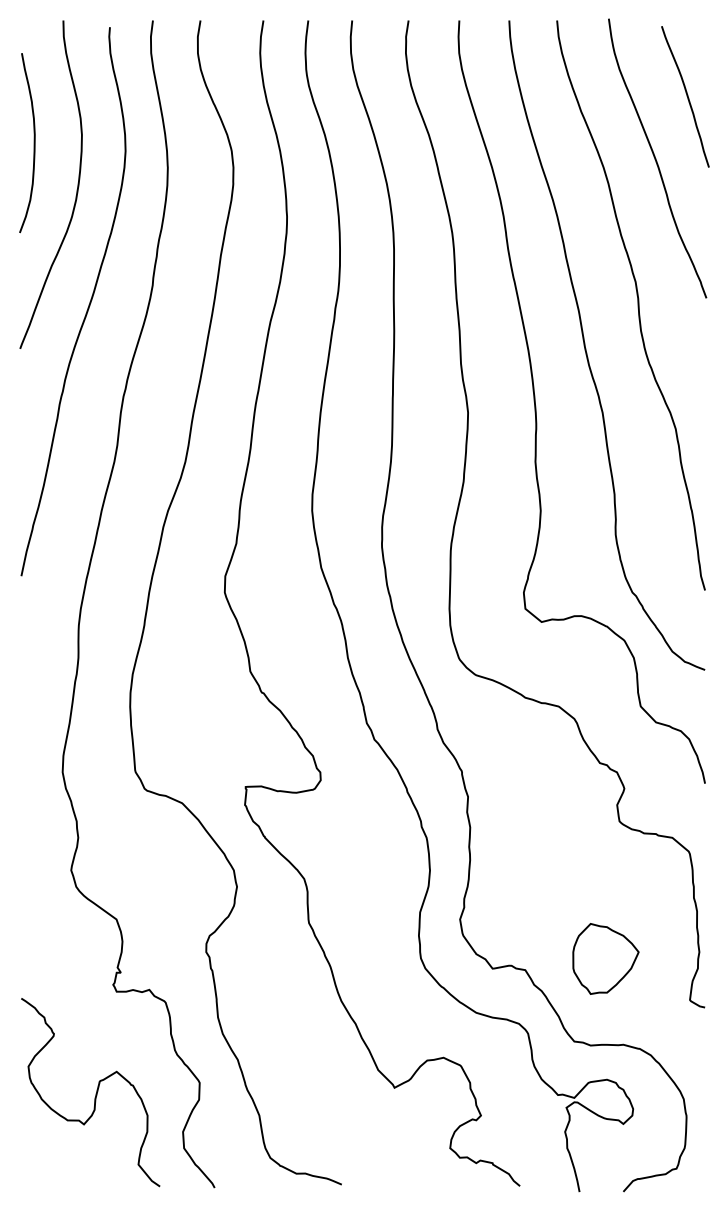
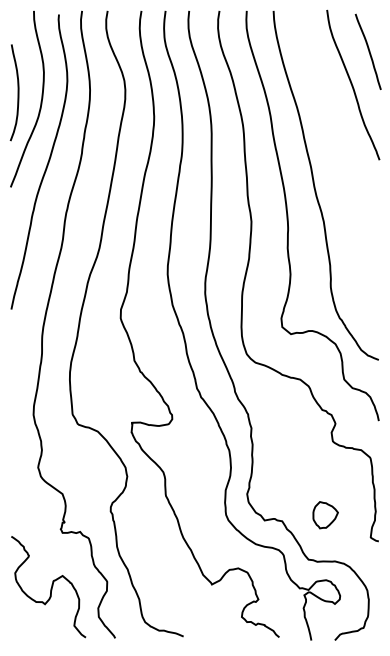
curve: (32, 142) -> (17, 92), moved
curve: (637, 304) -> (342, 163), removed
part: (605, 957) -> (325, 514), size x0.7

